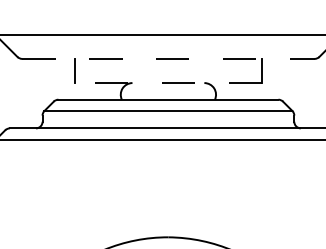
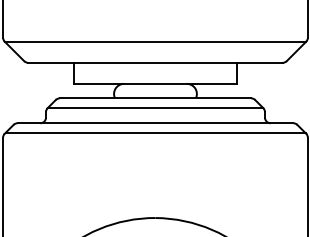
line: (168, 58) -> (155, 62), dashed -> solid
line: (168, 82) -> (155, 83), dashed -> solid

